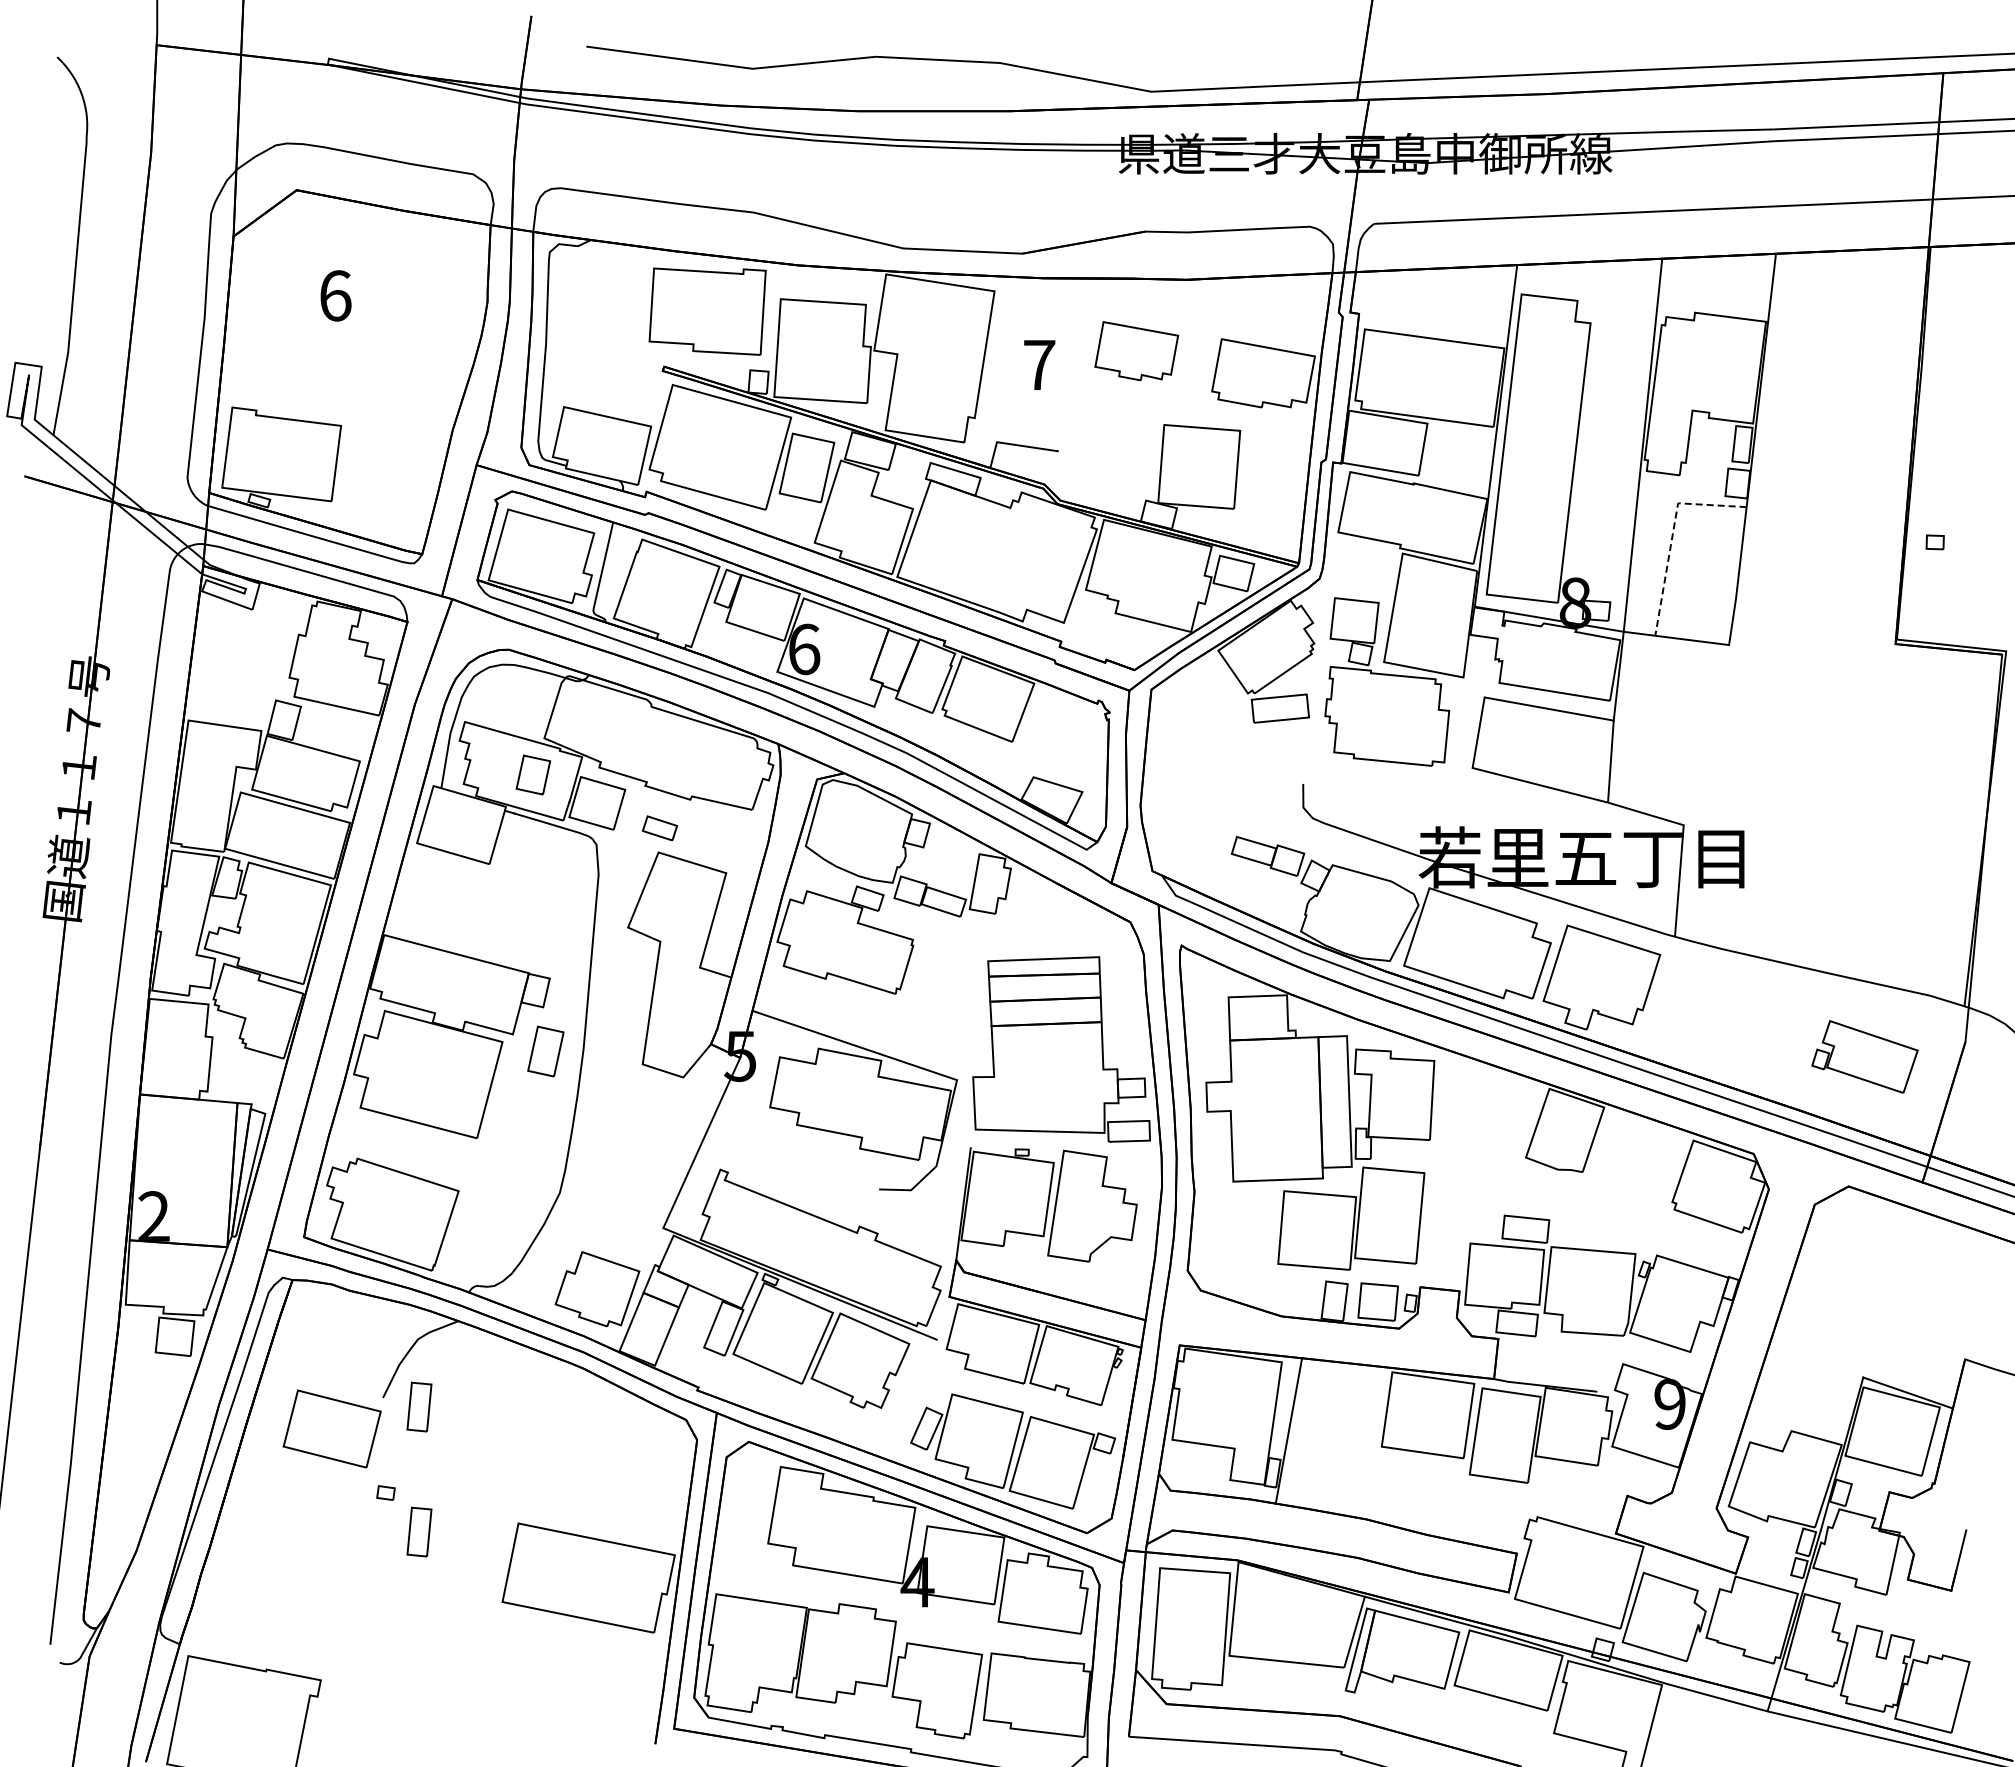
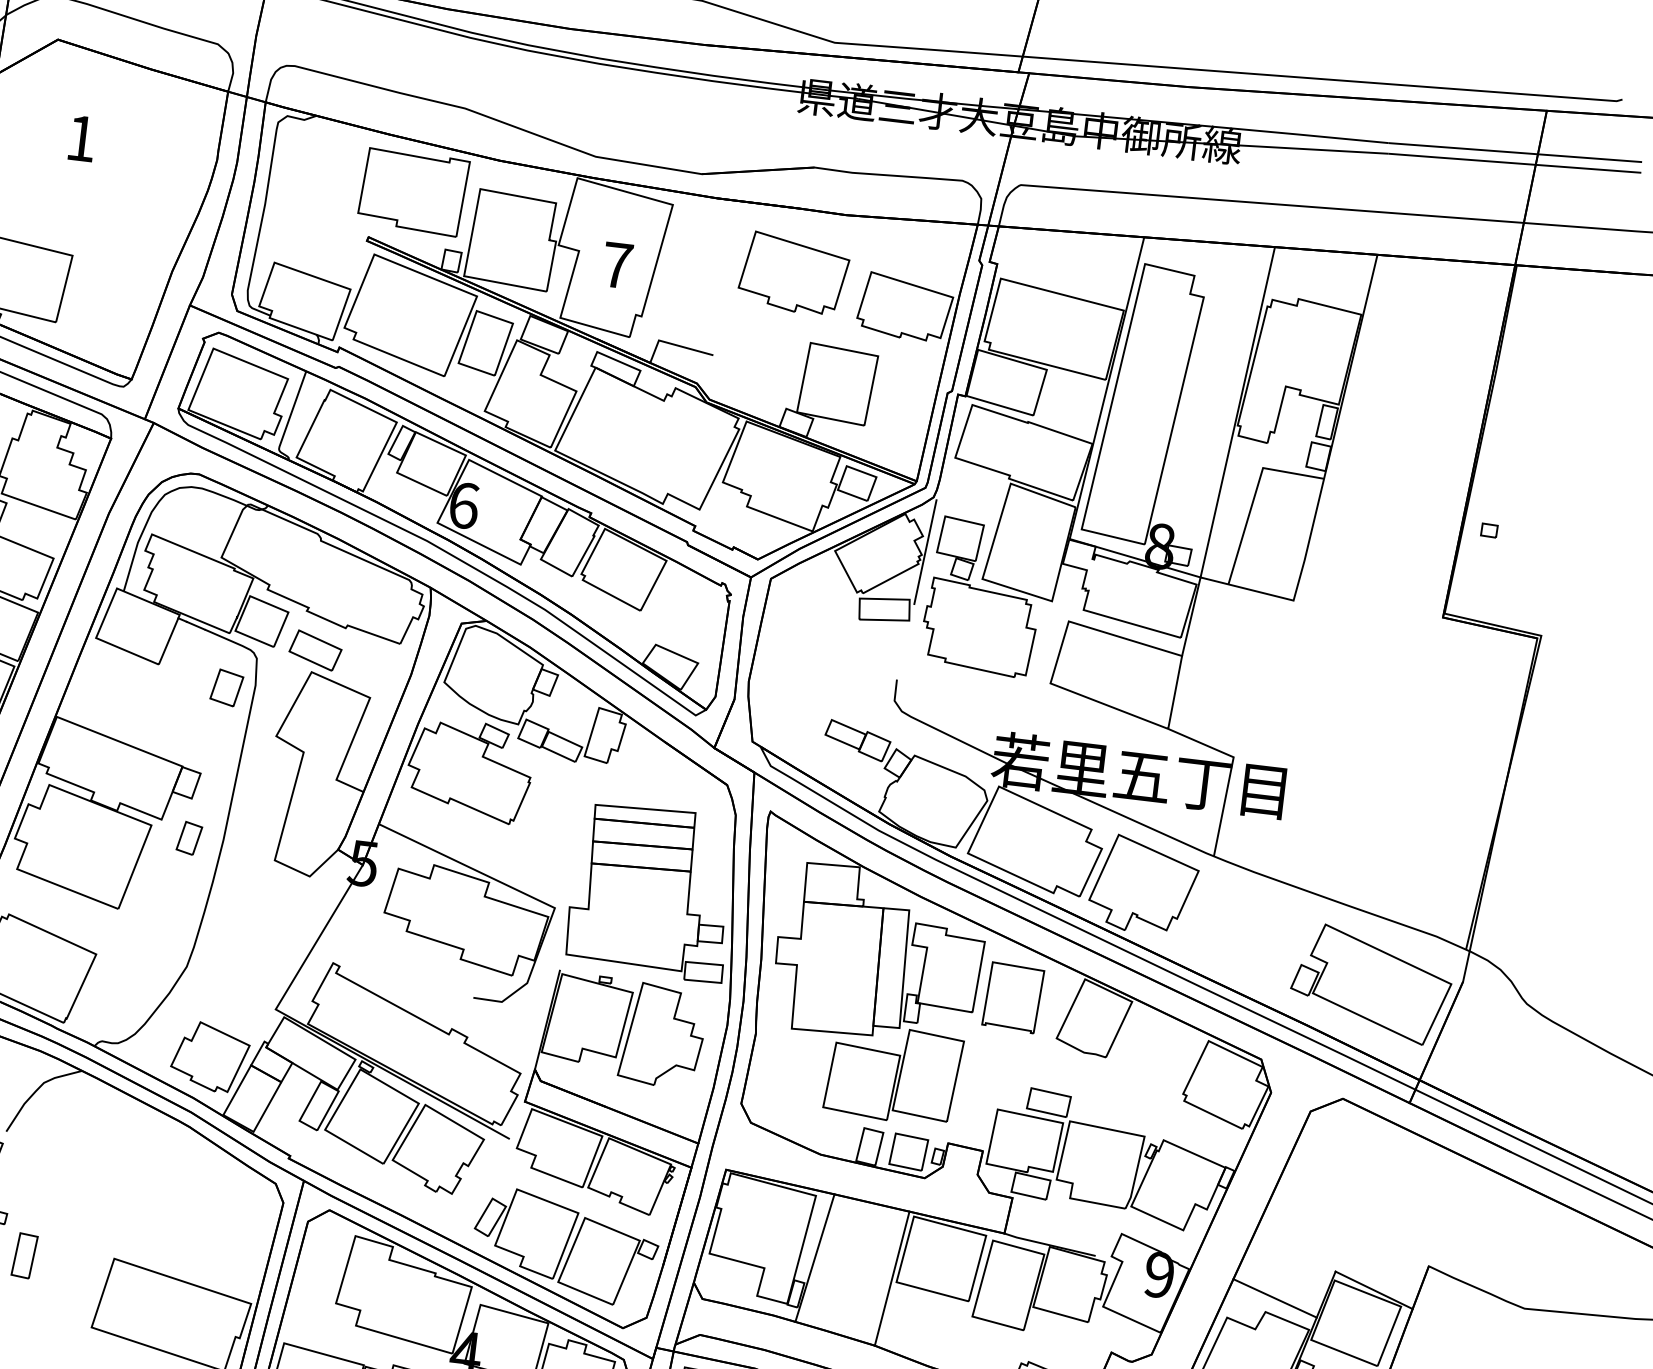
text: (335, 295) -> (81, 138), 6 -> 1
part: (1136, 350) -> (793, 273), size x1.43
text: (1039, 364) -> (617, 264), moved
line: (1672, 535) -> (1254, 496), dashed -> solid
line: (1317, 639) -> (925, 551), added
part: (533, 774) -> (227, 687), moved
part: (659, 828) -> (315, 650), size x1.67
part: (545, 1050) -> (189, 837), size x0.71
part: (1864, 1056) -> (1371, 983), size x1.67
part: (1472, 1118) -> (1012, 997), added
part: (419, 1406) -> (38, 1143), removed
line: (1799, 1414) -> (1274, 1297), added
line: (1376, 1443) -> (892, 1278), added

